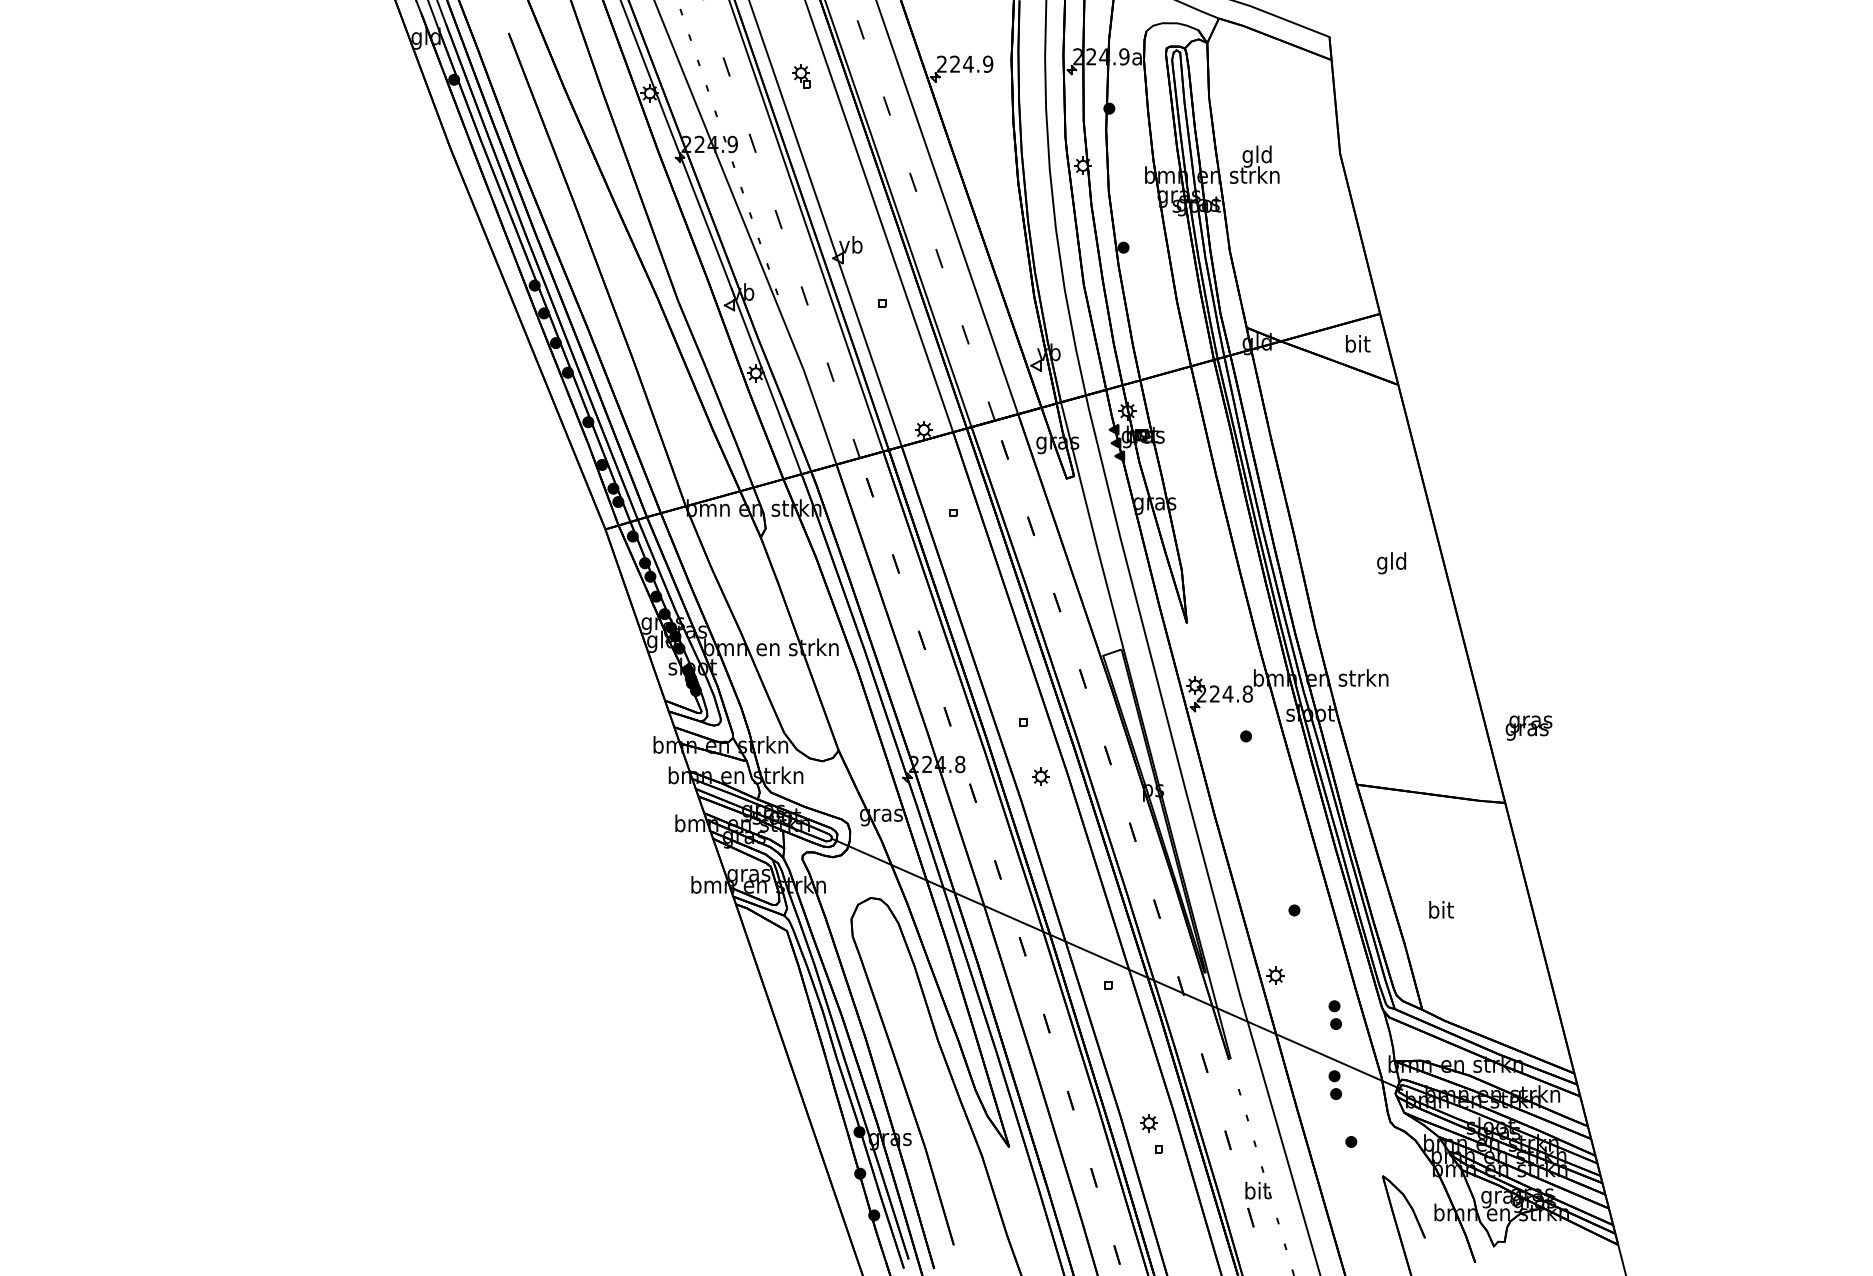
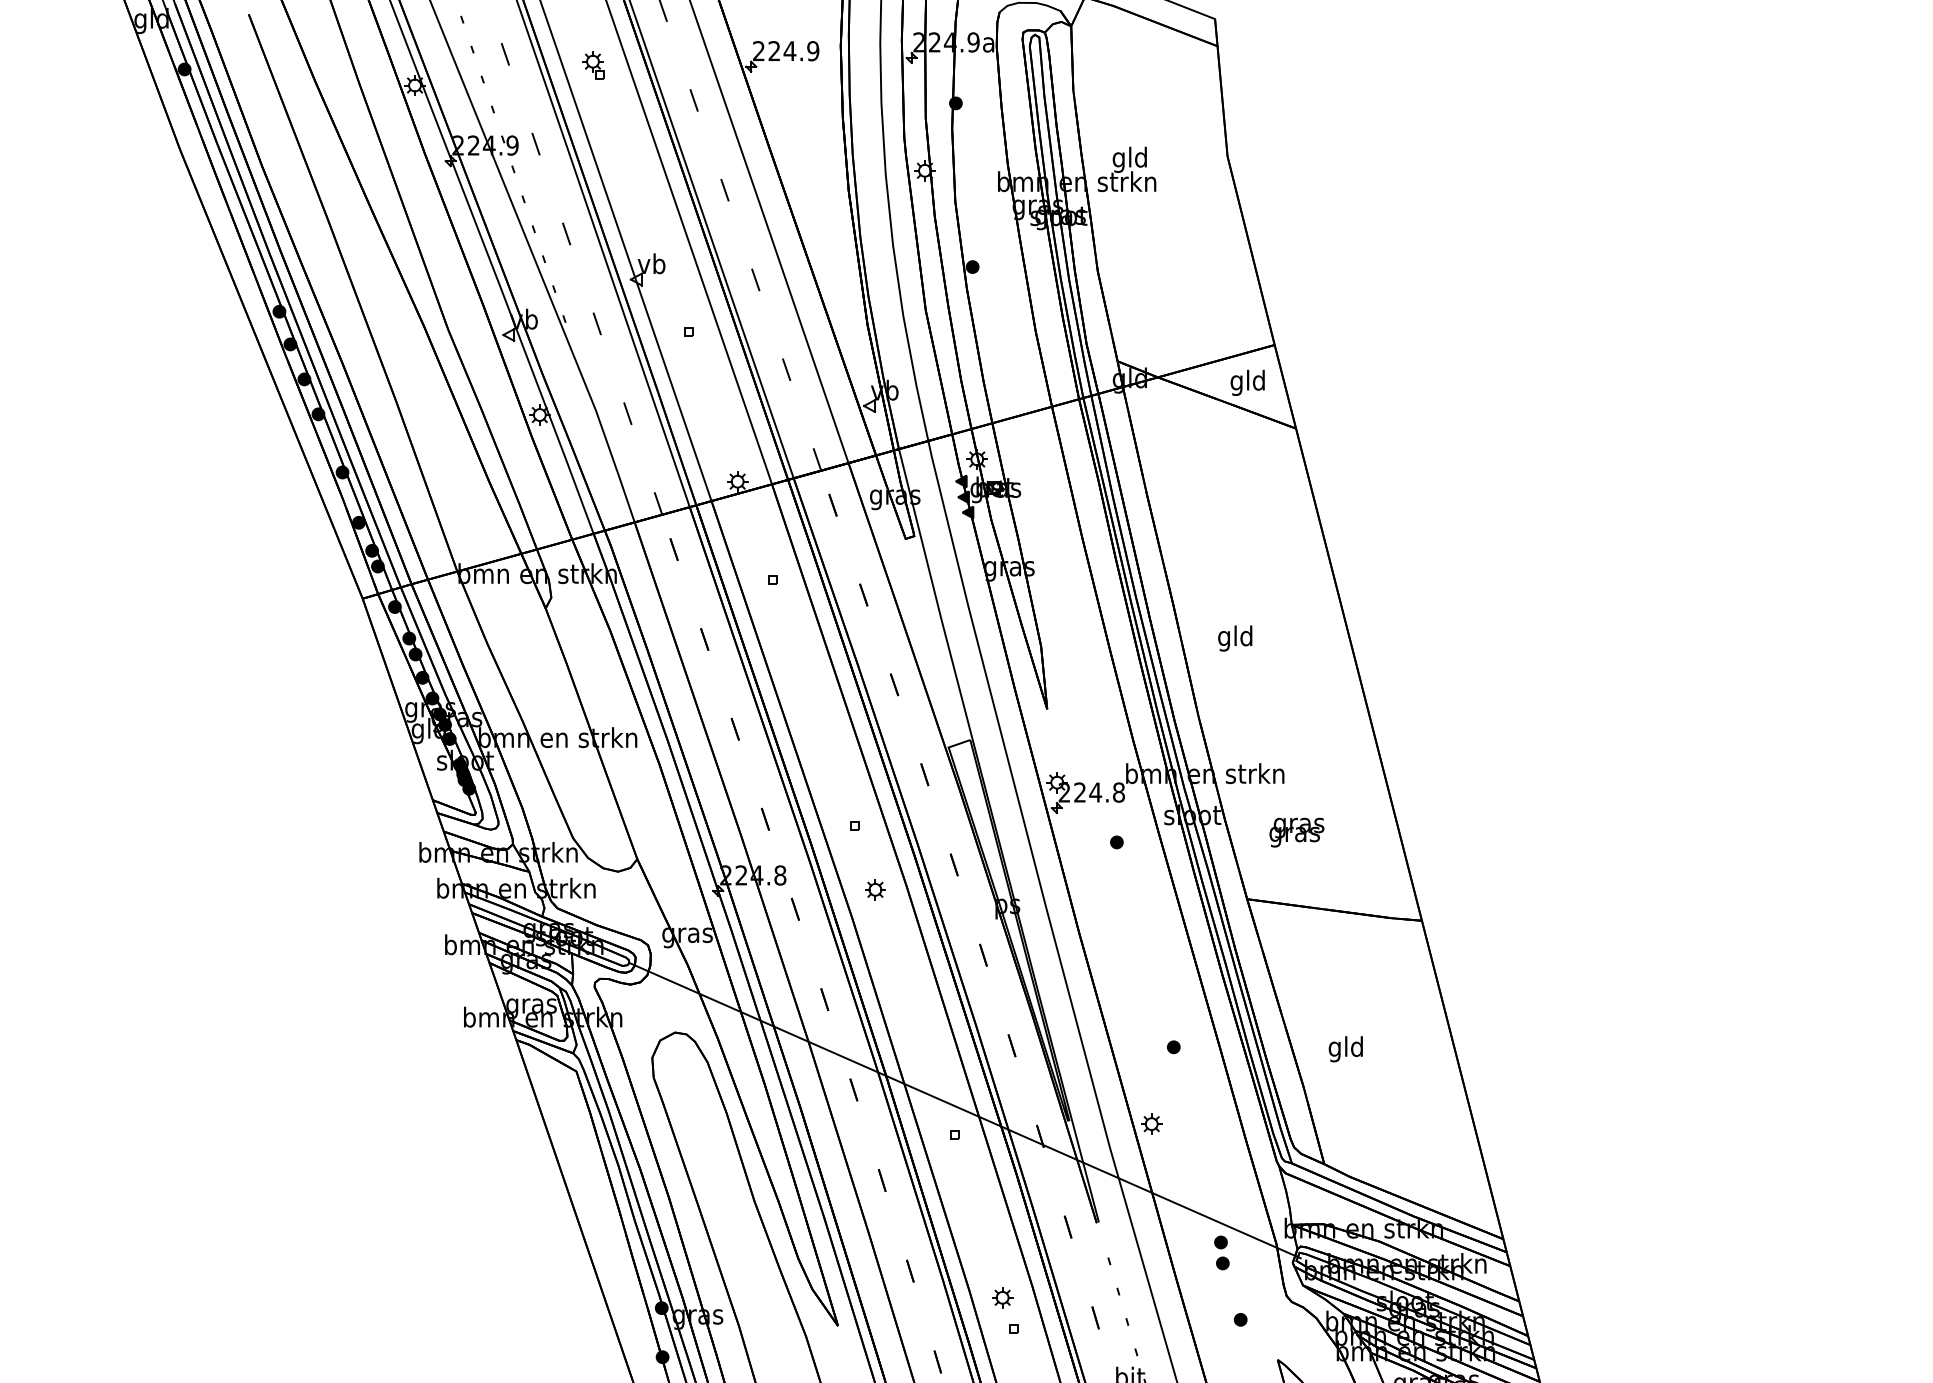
text: (1356, 346) -> (1246, 383), bit -> gld
text: (1391, 563) -> (1235, 638), moved
text: (1528, 727) -> (1296, 831), moved
text: (1440, 912) -> (1345, 1049), bit -> gld
part: (1334, 1014) -> (1220, 1169), removed

